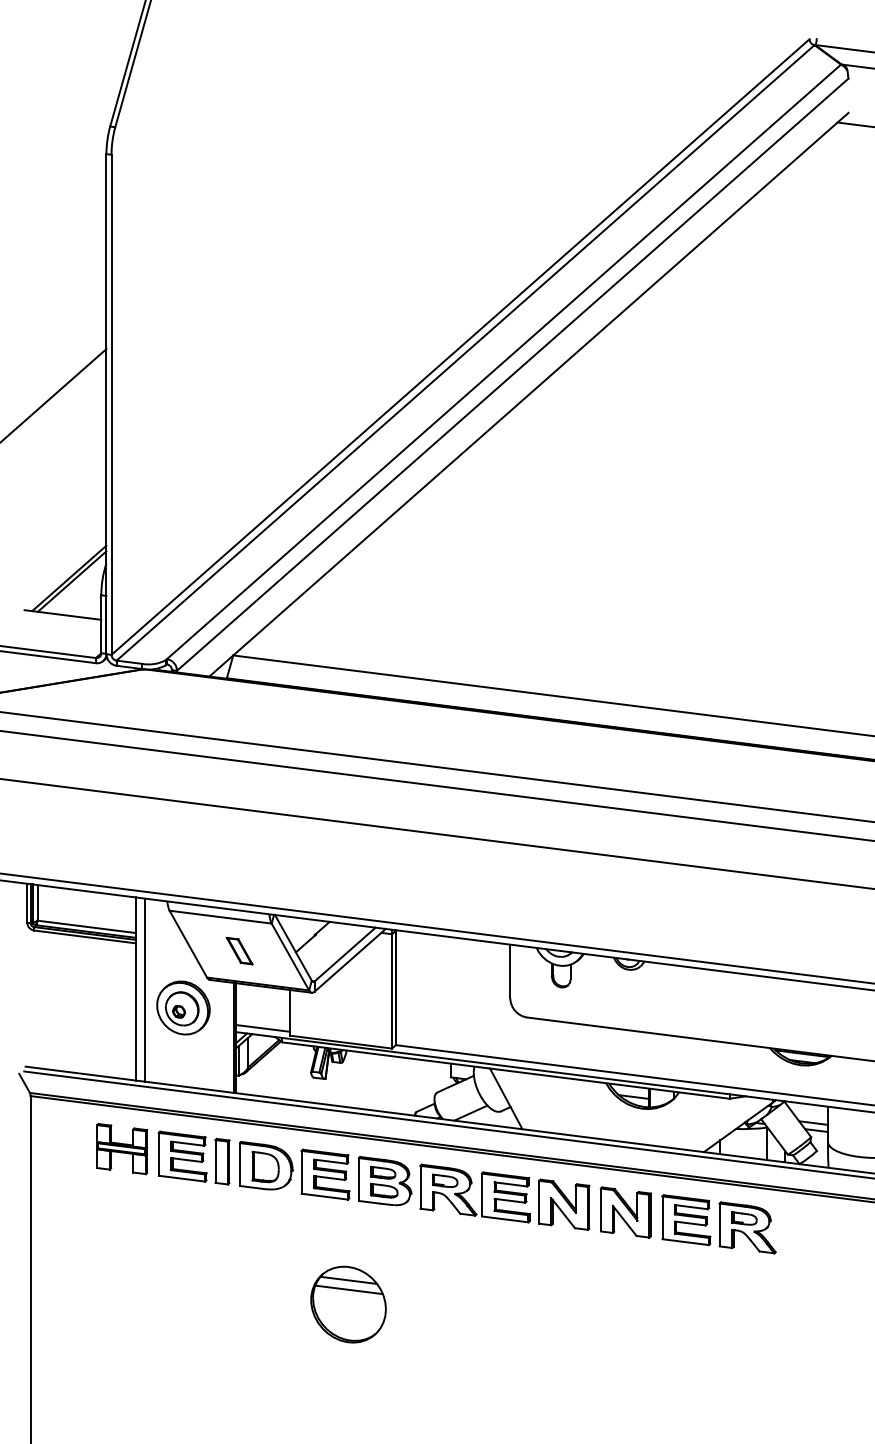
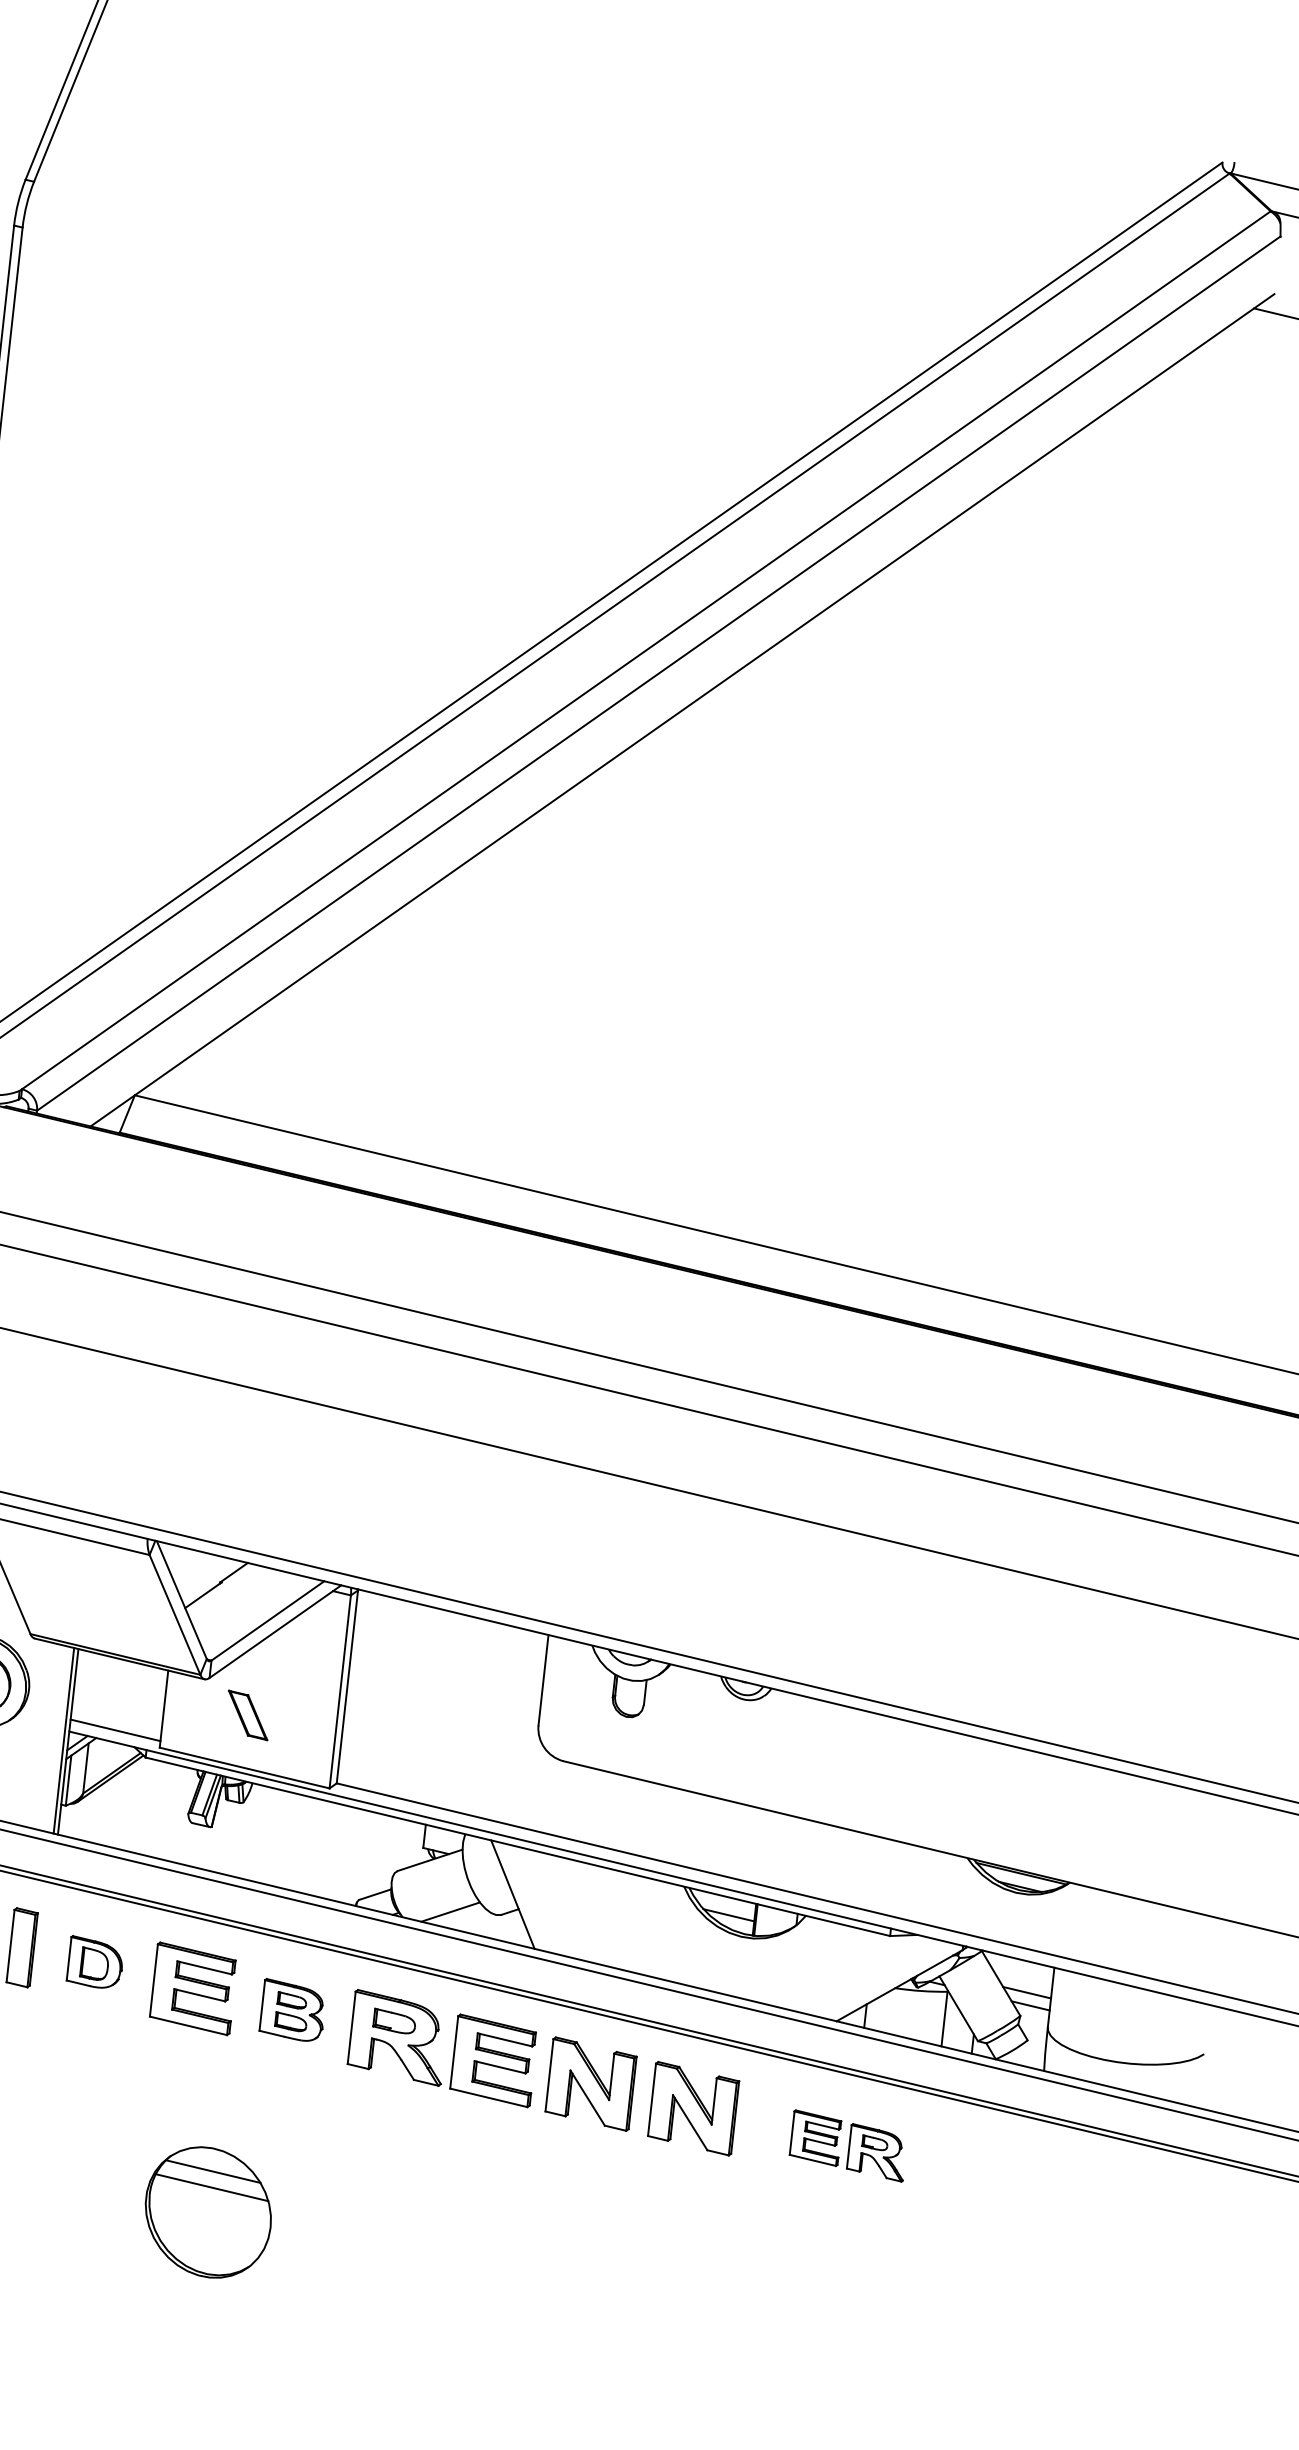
part: (239, 950) -> (247, 1714), moved
part: (266, 1165) -> (95, 1962), size x0.6
part: (384, 1180) -> (292, 2009), size x0.7
part: (718, 1224) -> (847, 2146), size x0.6

